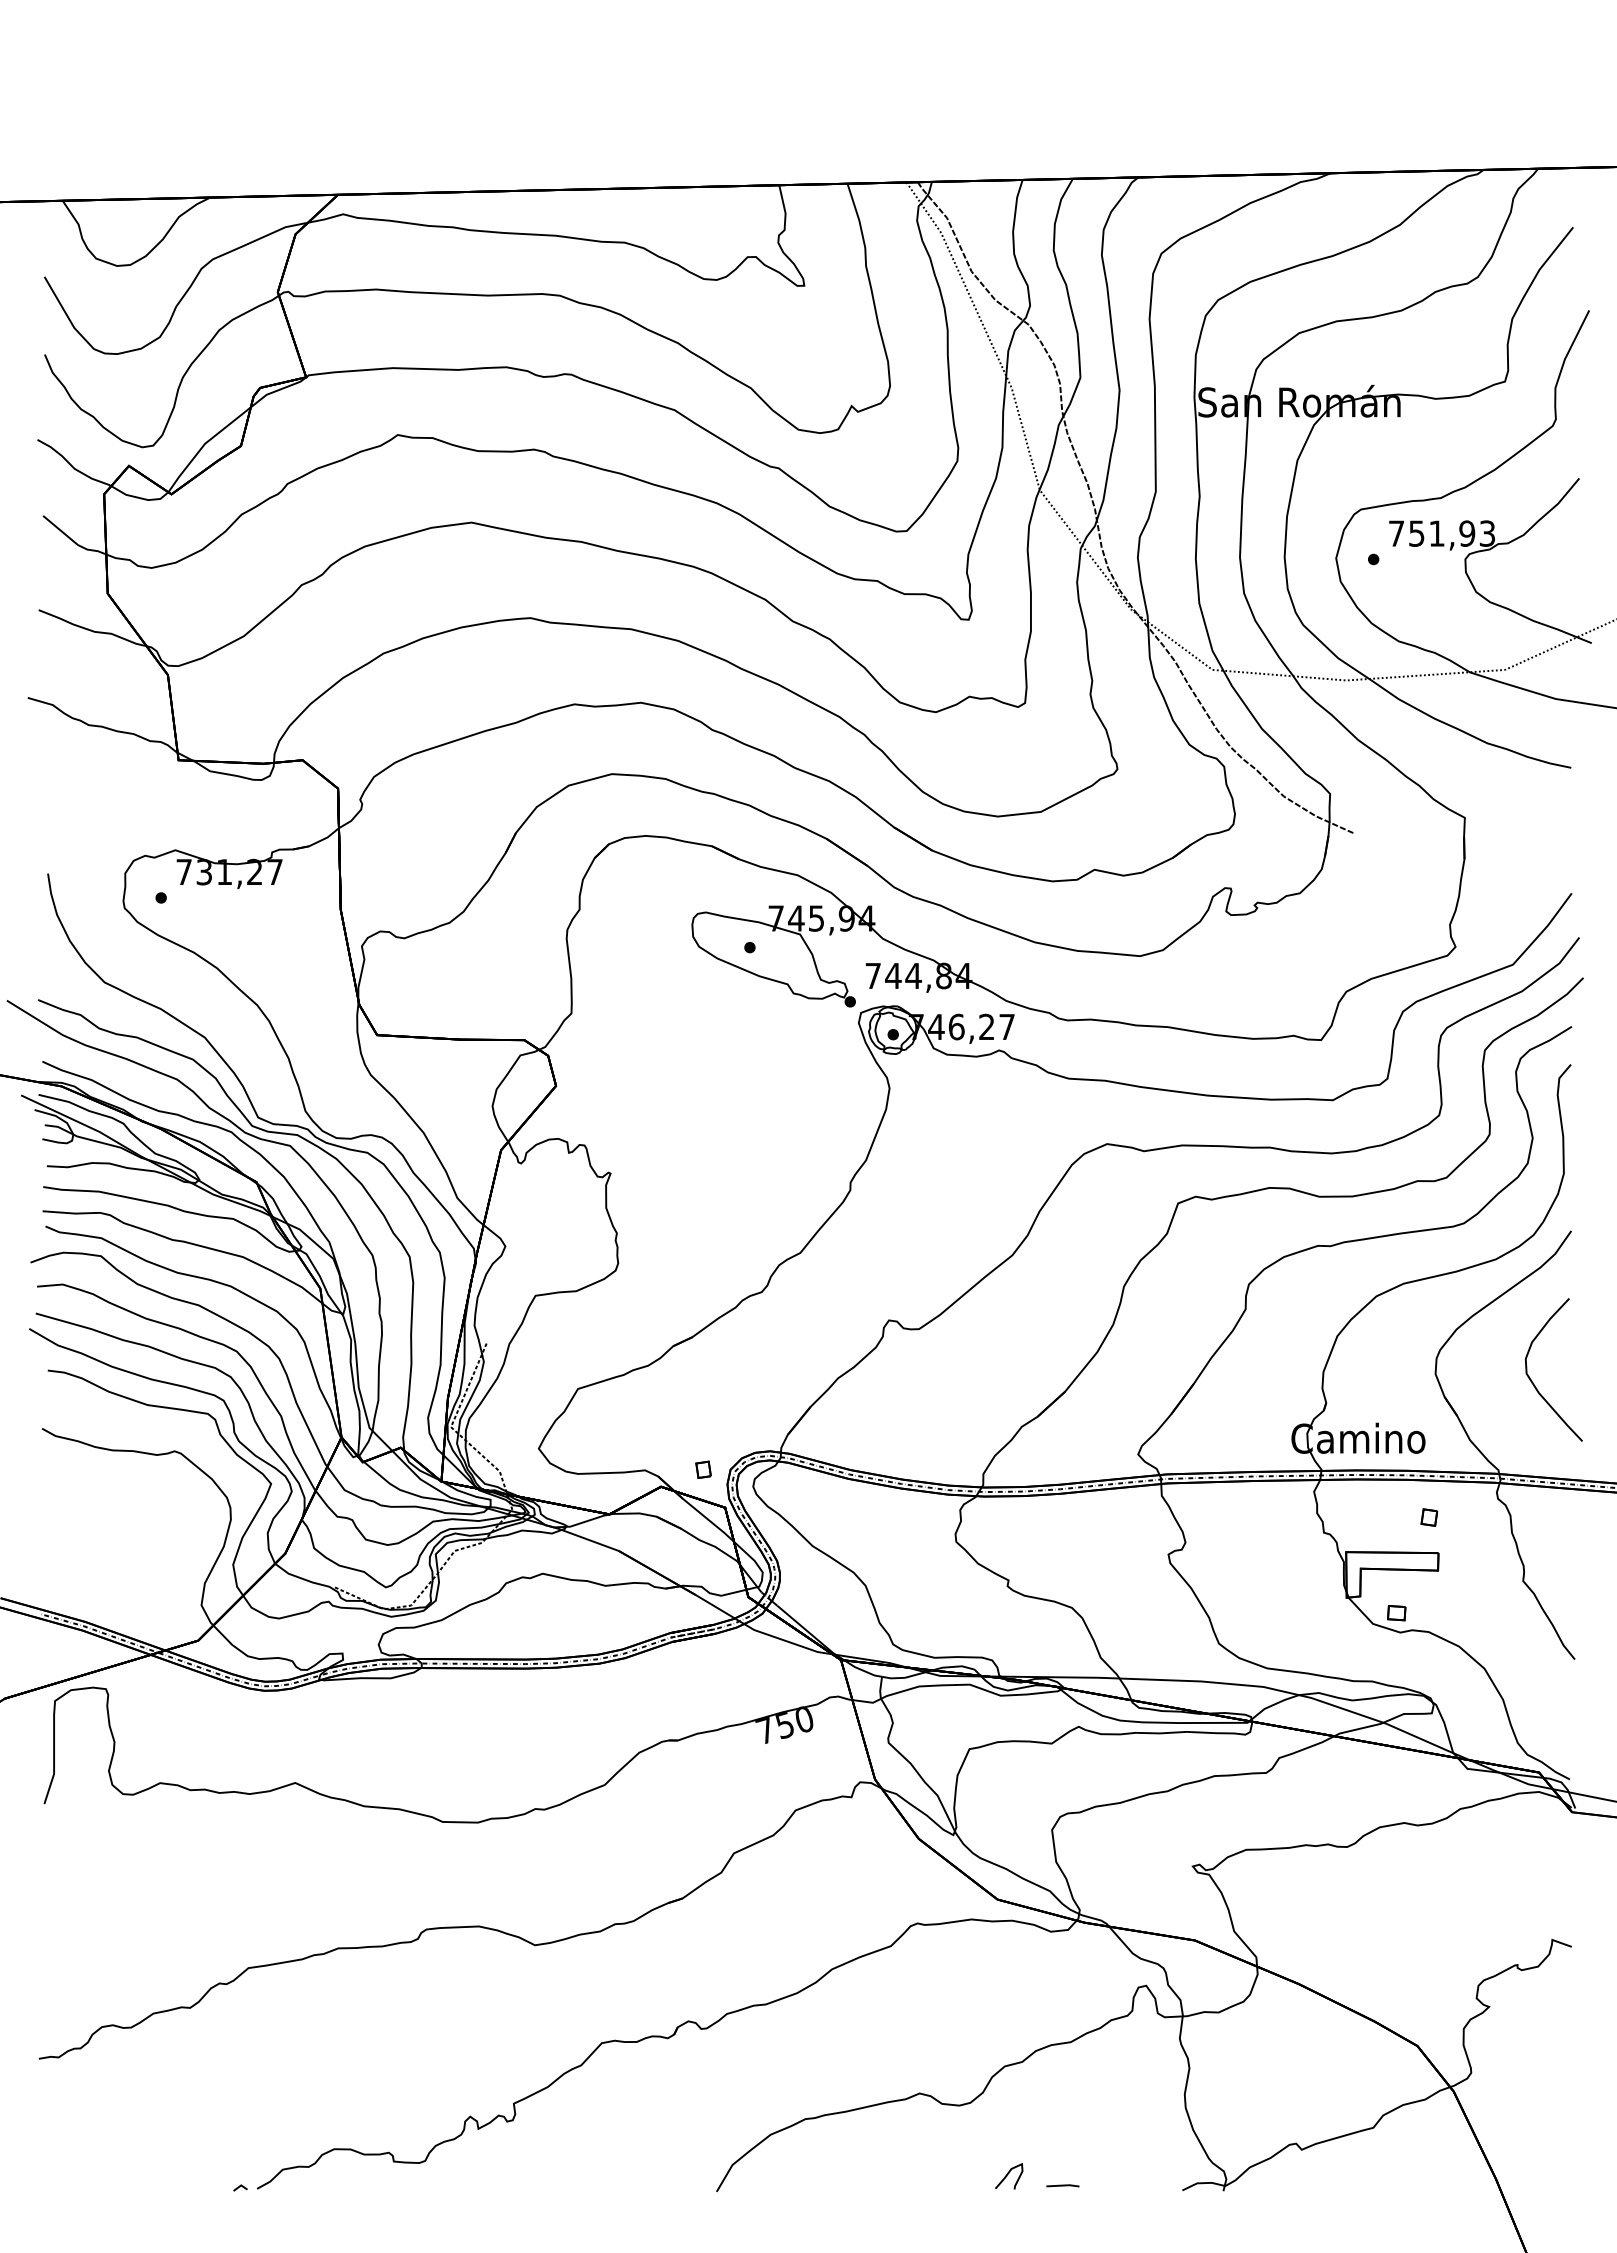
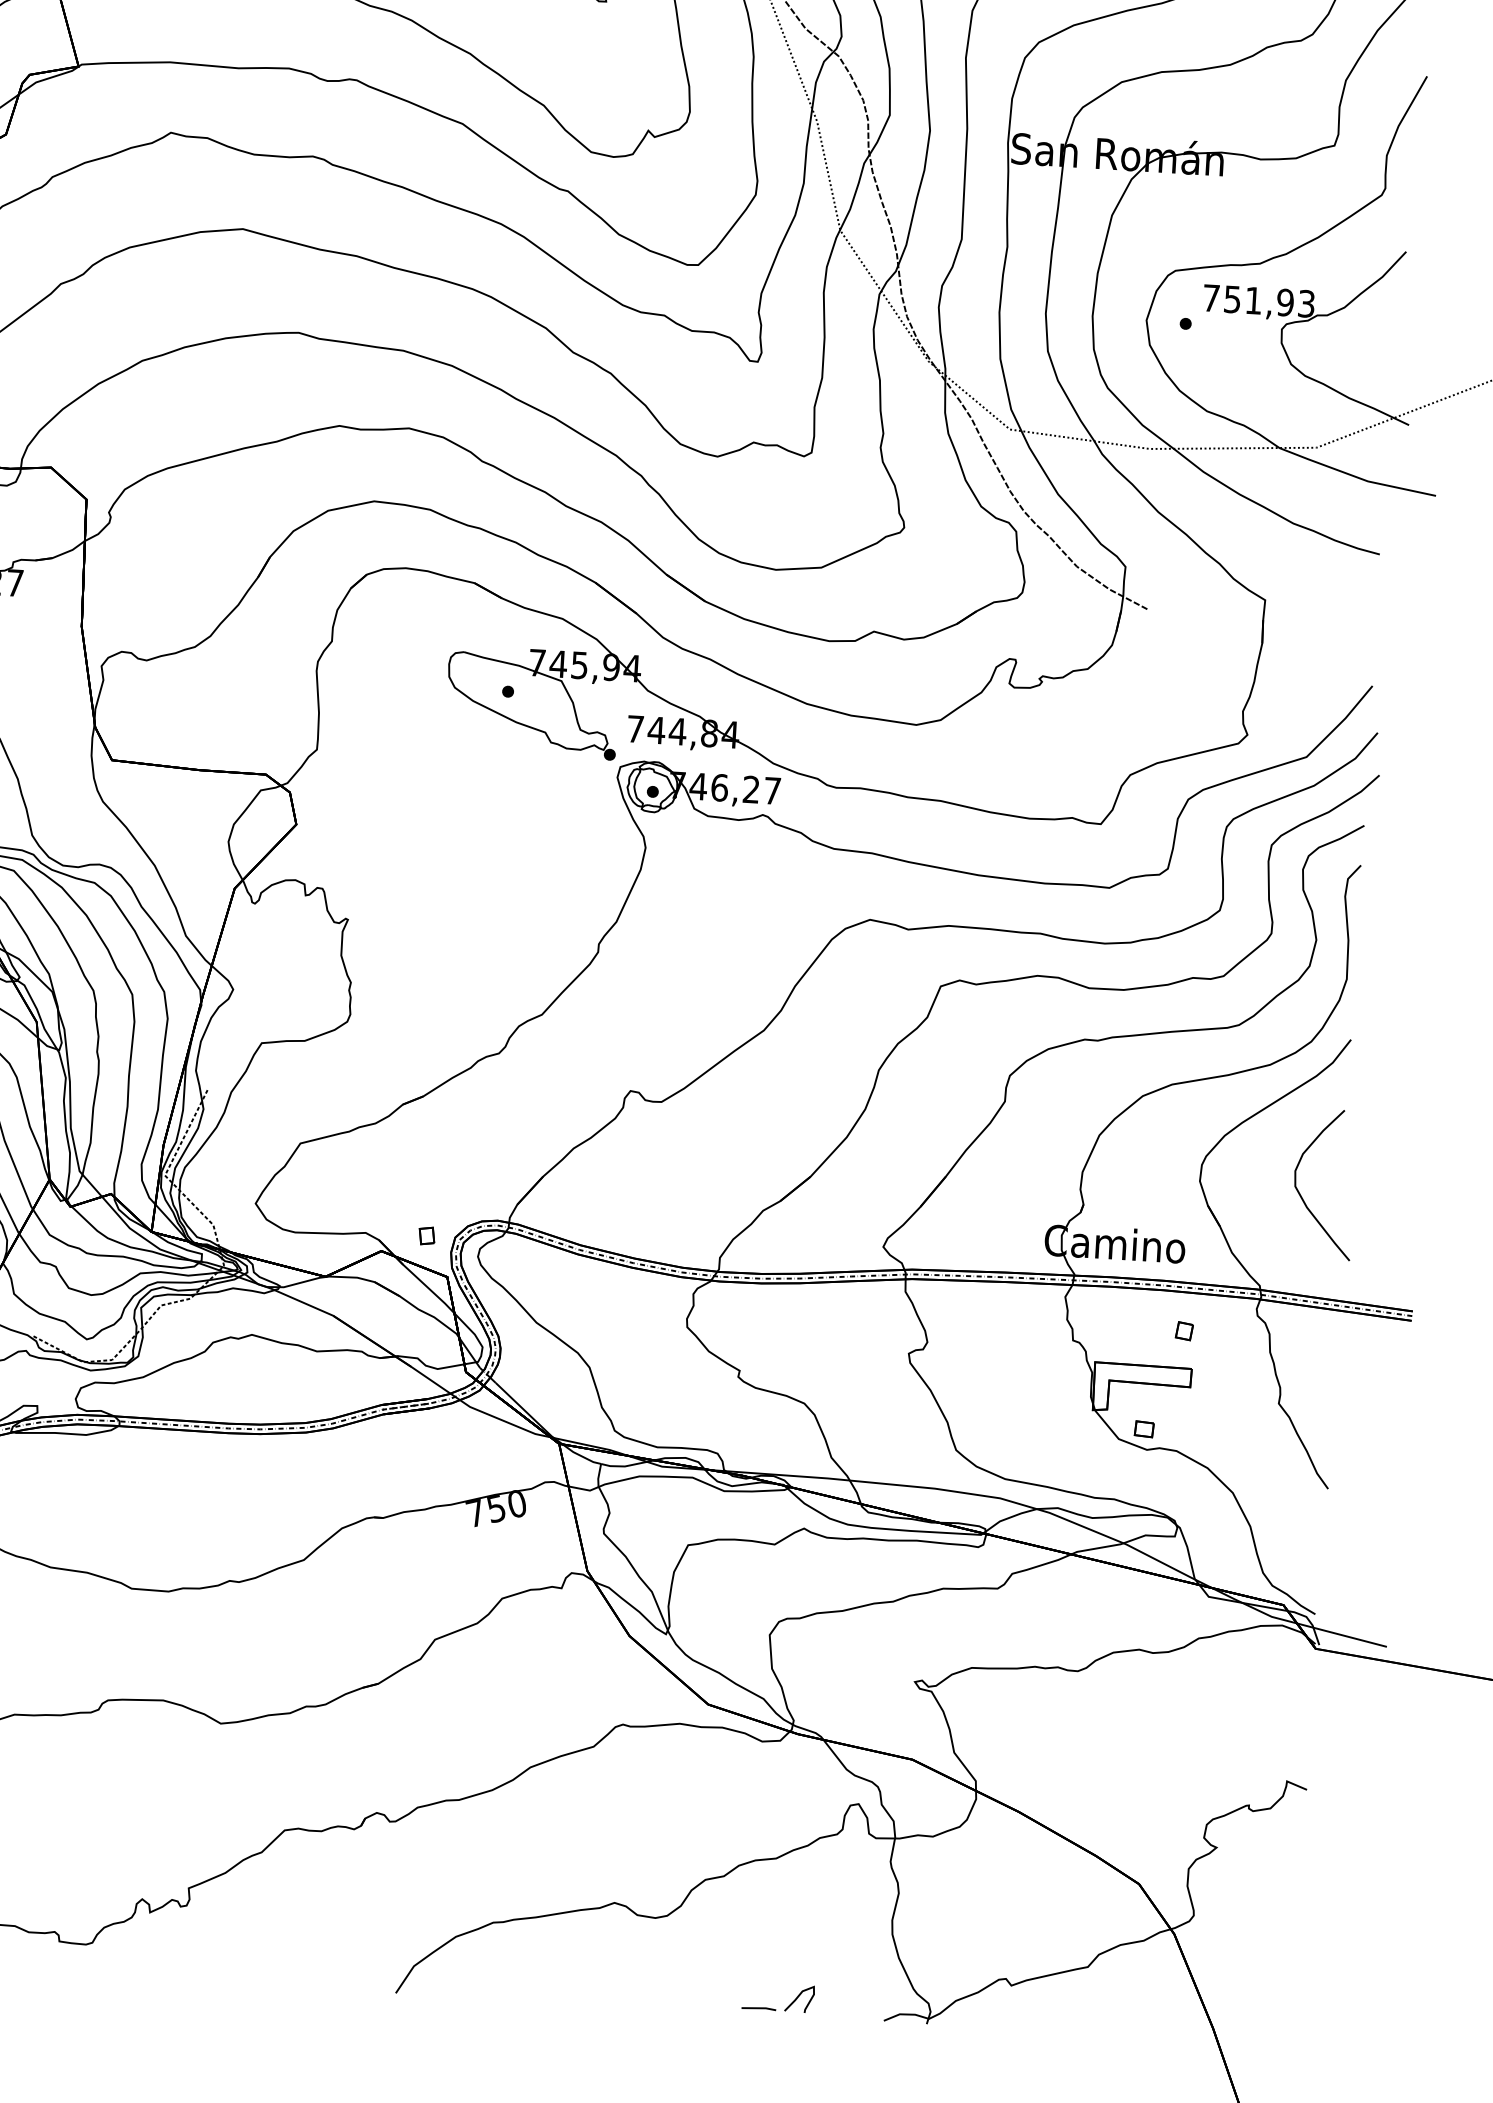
curve: (1007, 2176) -> (797, 1998), moved

